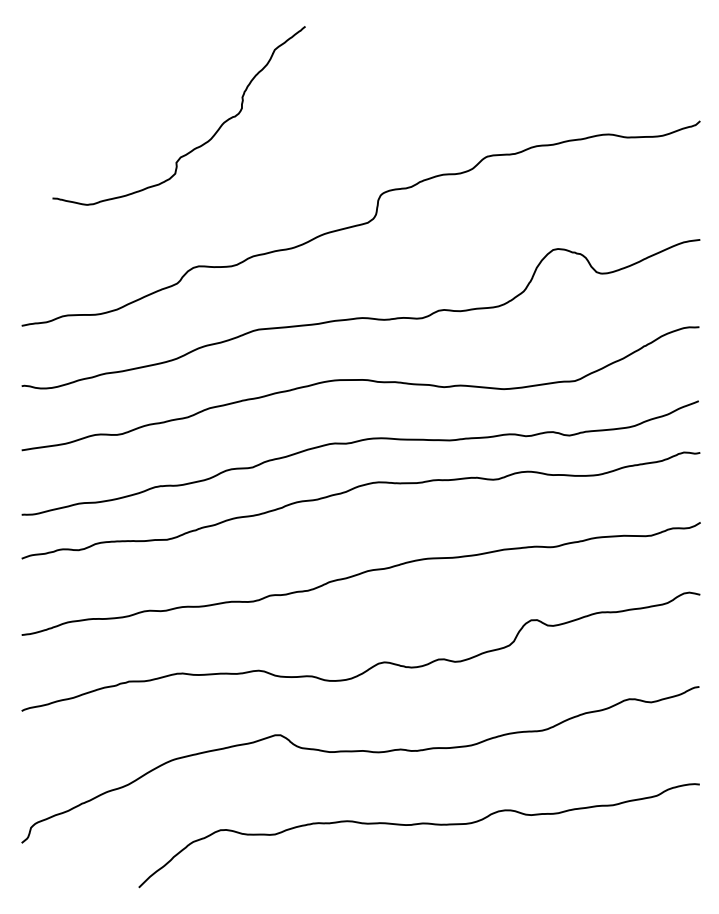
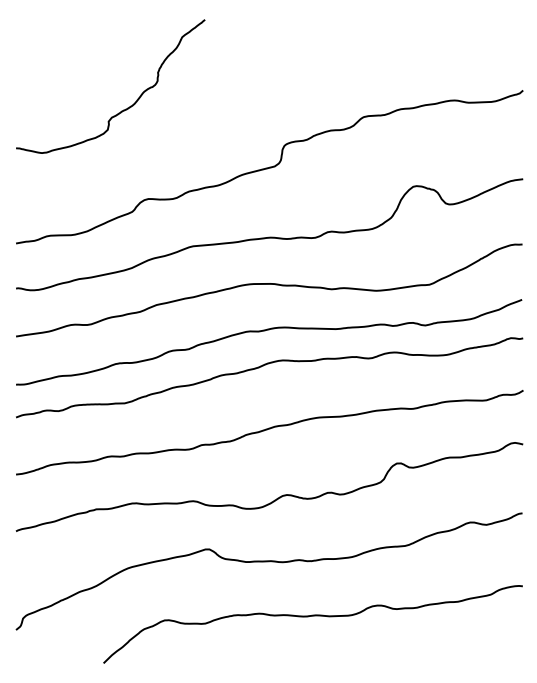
curve: (193, 147) -> (121, 110), moved

